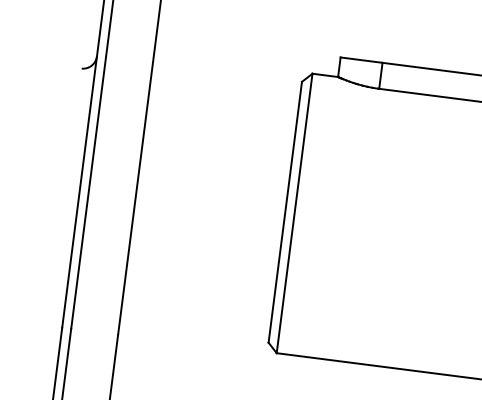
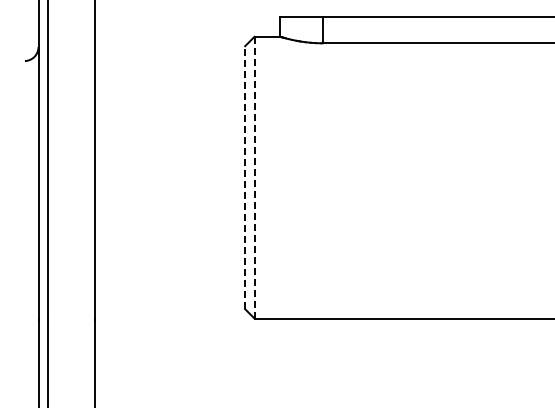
line: (285, 212) -> (245, 177), solid -> dashed
line: (294, 213) -> (254, 177), solid -> dashed

